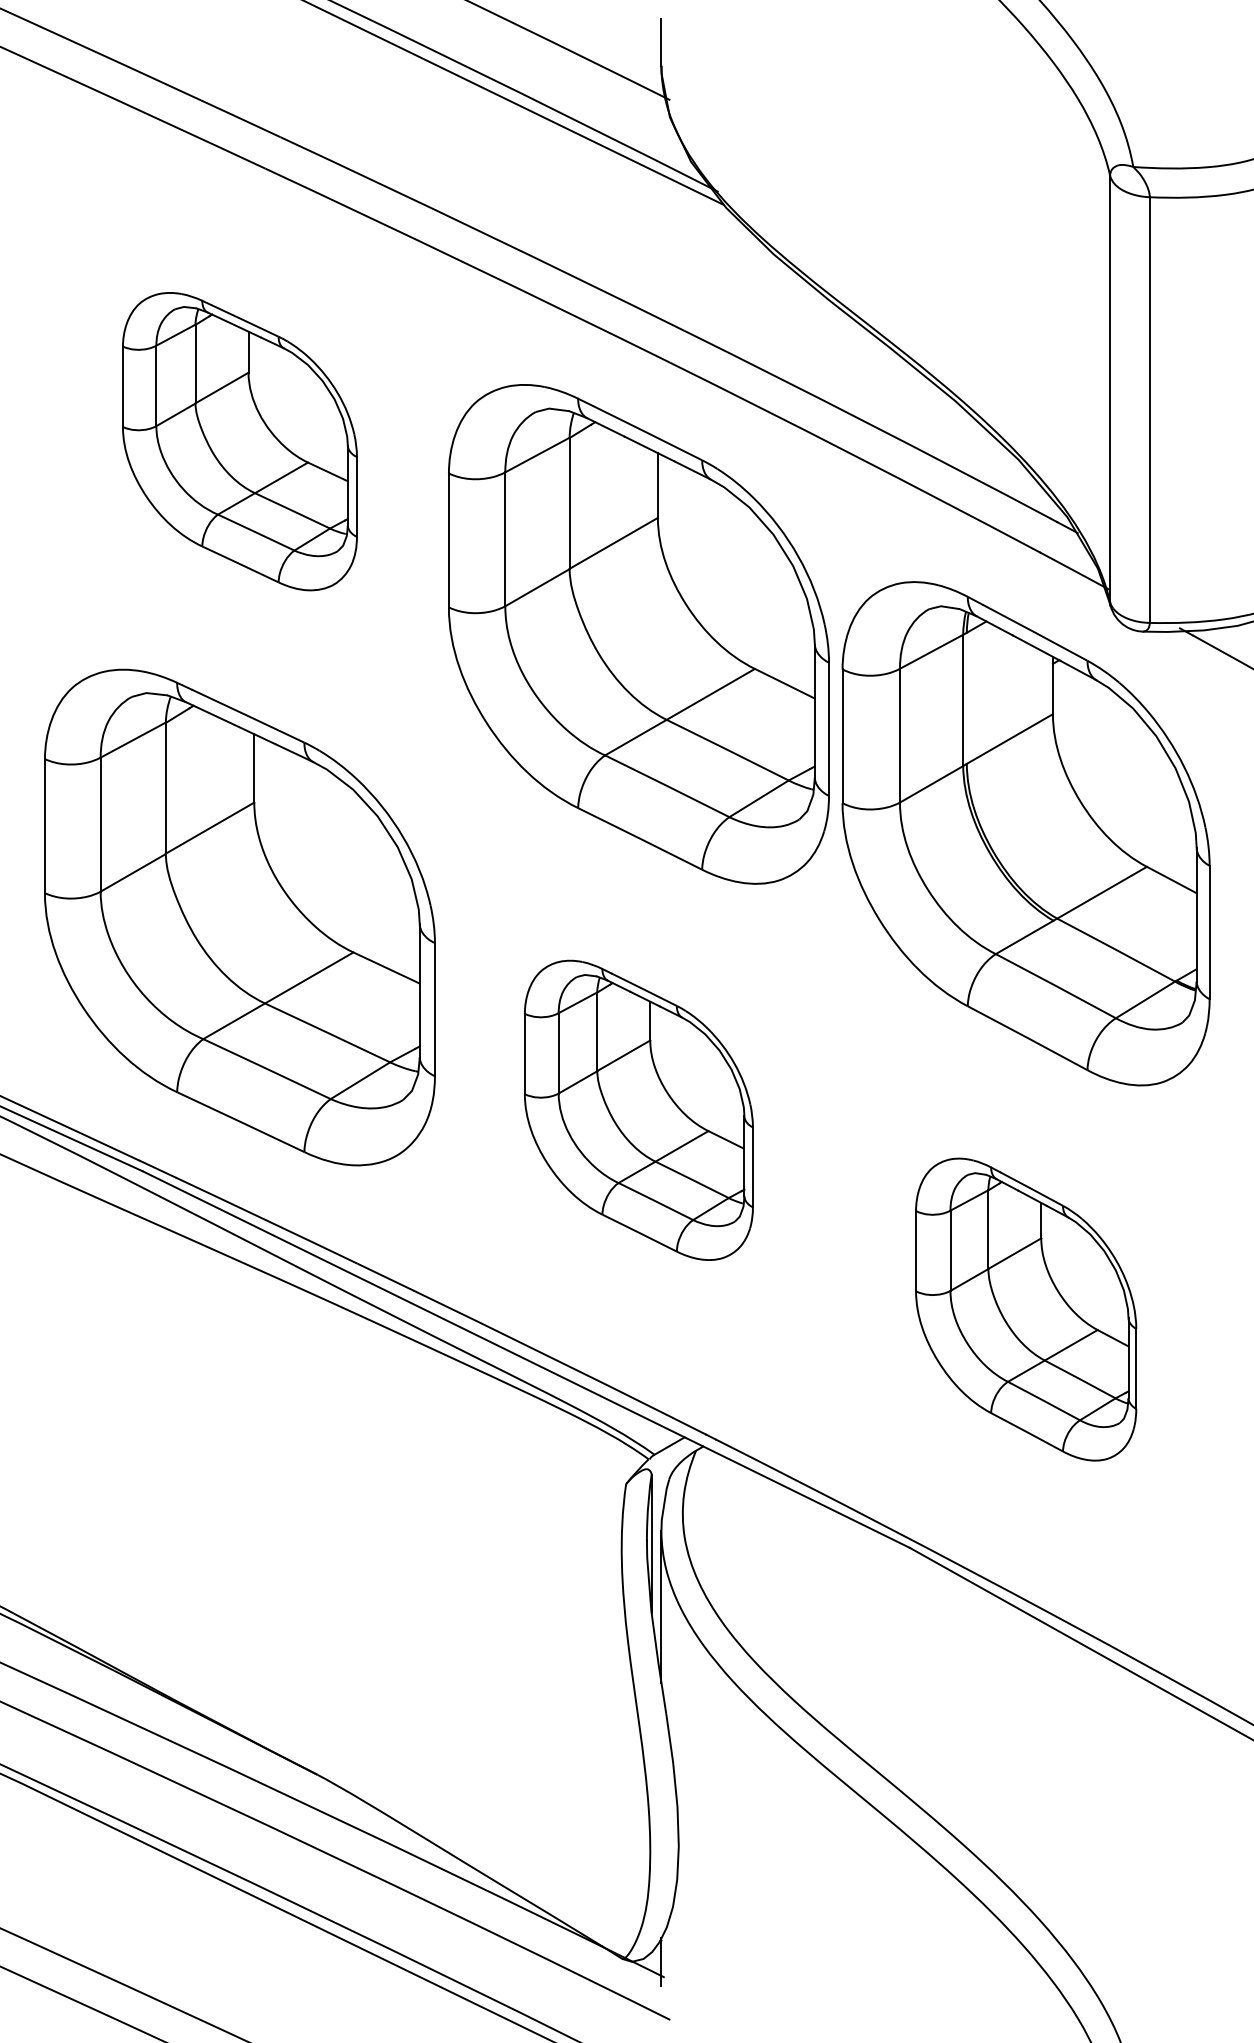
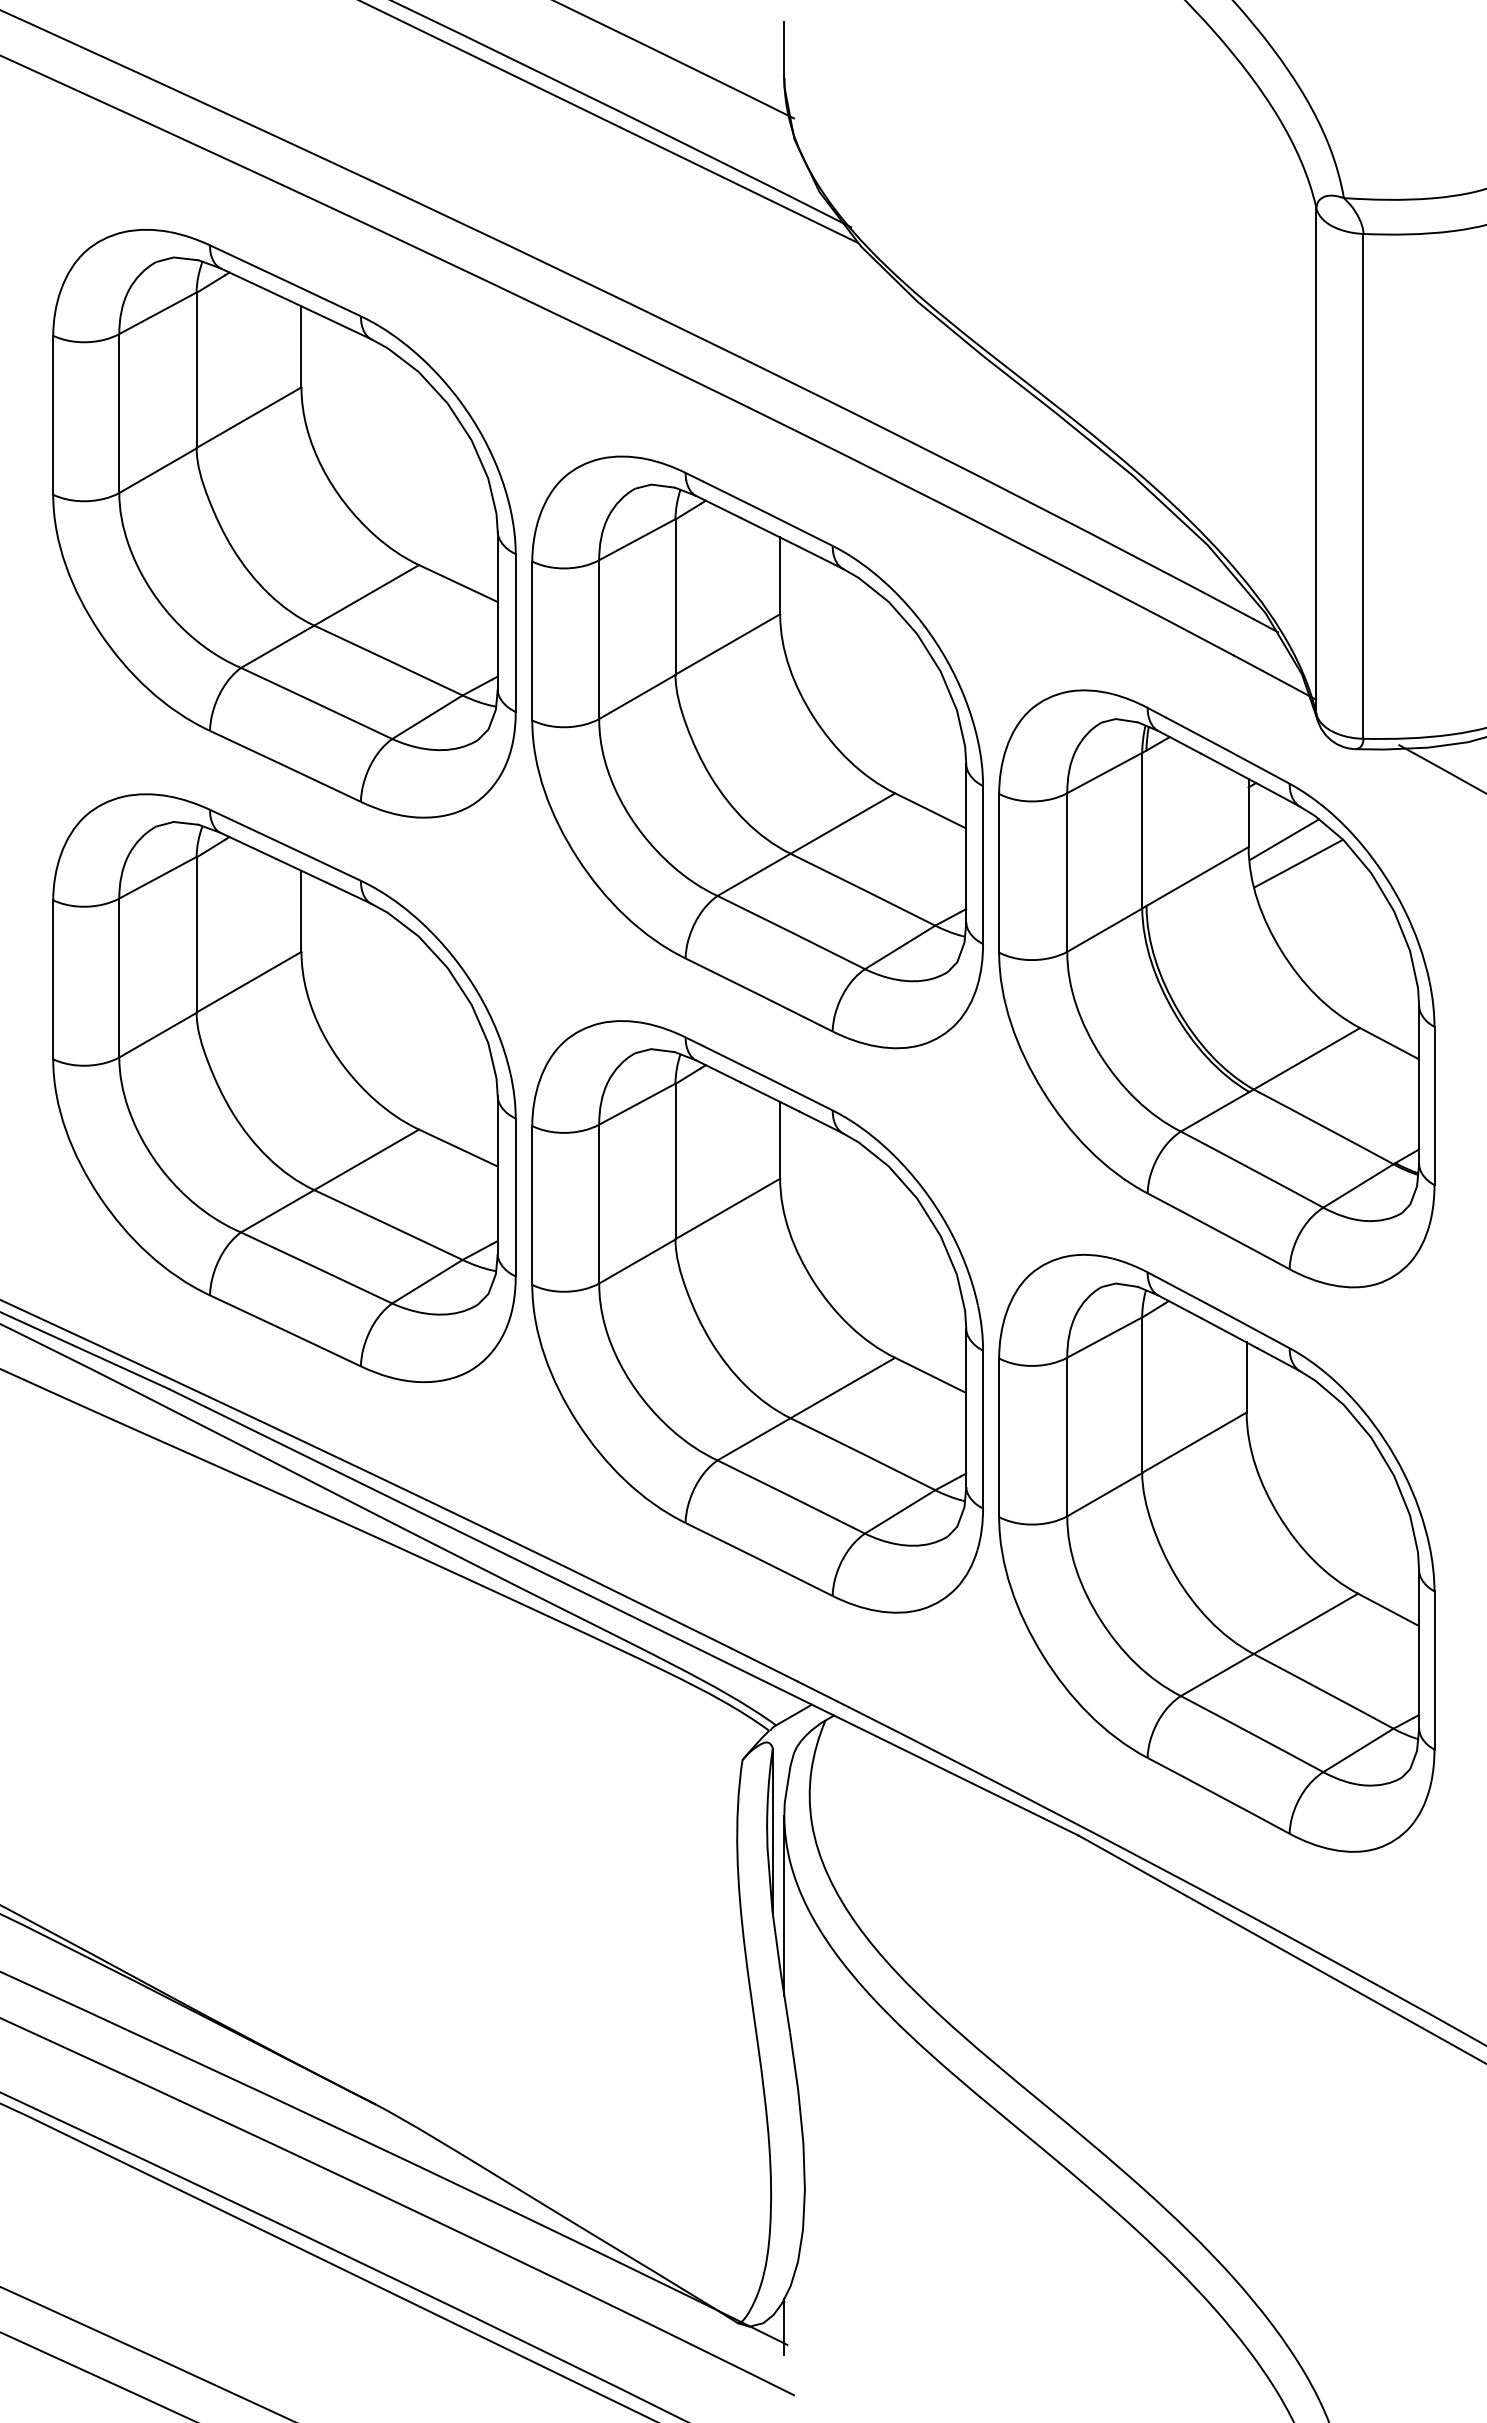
part: (239, 441) -> (284, 523), size x1.67
line: (1083, 707) -> (1284, 839), added
line: (1094, 728) -> (1298, 863), added
part: (638, 1110) -> (757, 1316), size x1.67
part: (1025, 1309) -> (1216, 1552), size x1.67

